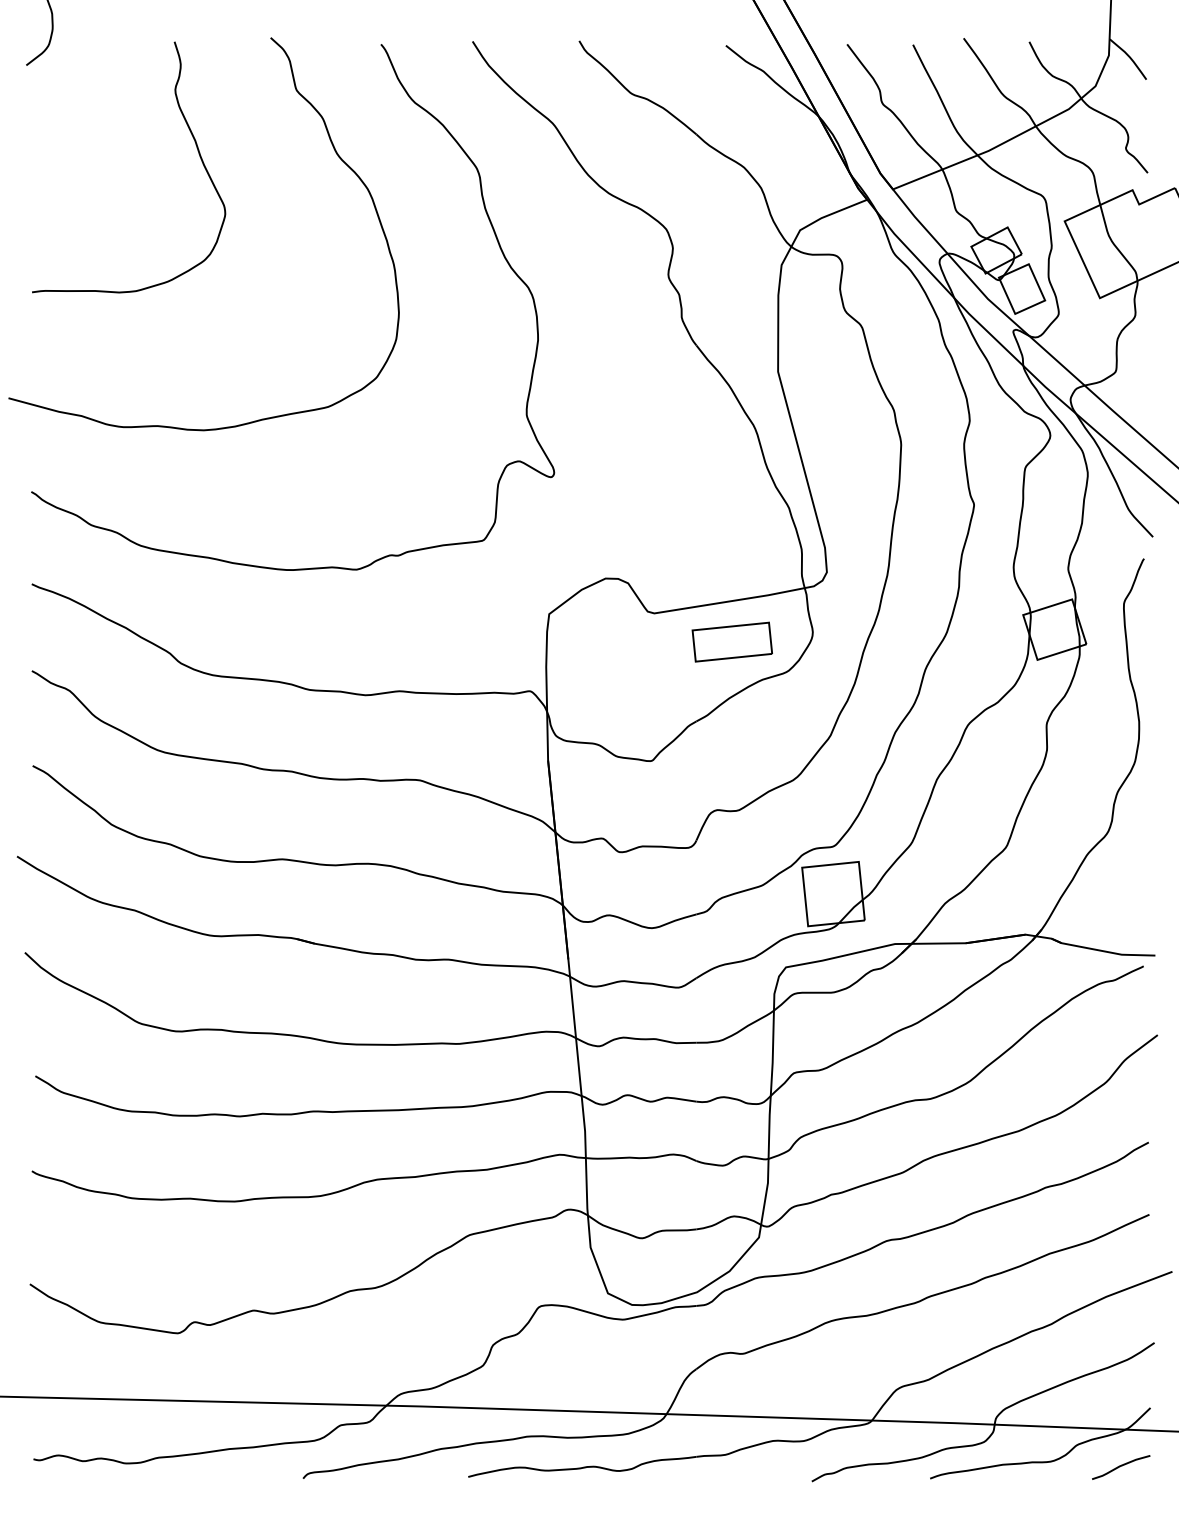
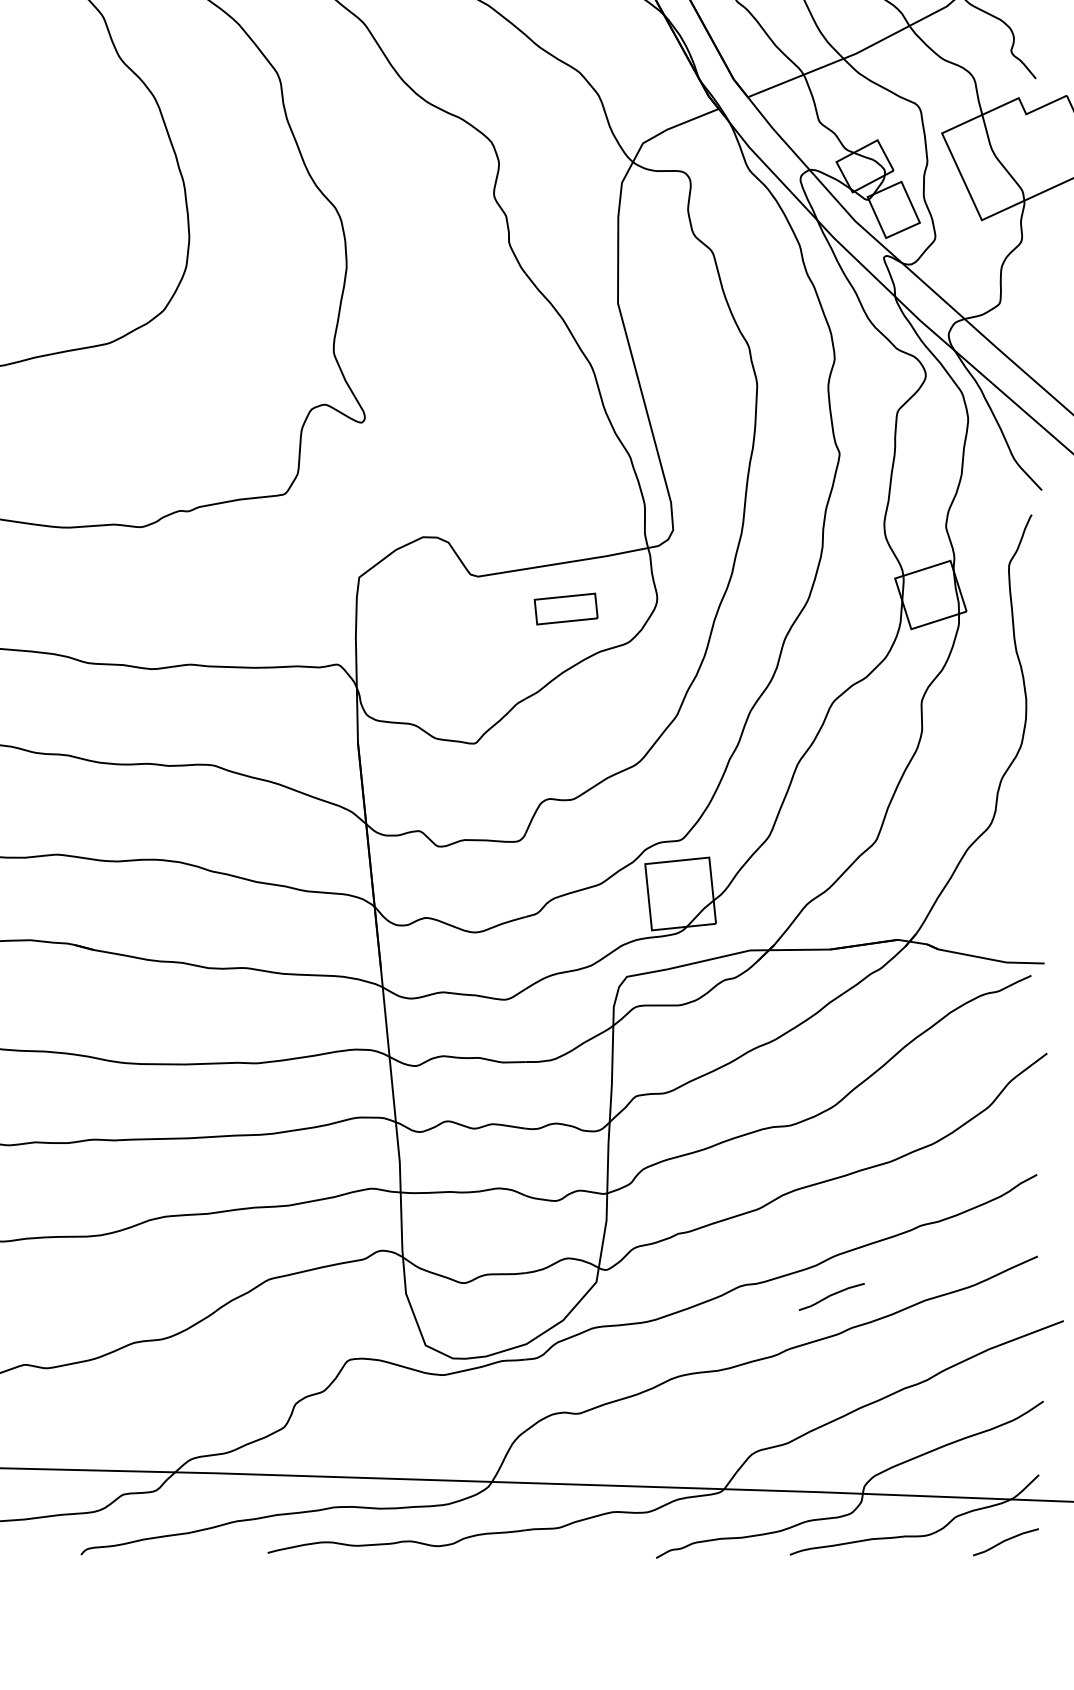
part: (731, 641) -> (565, 608), size x0.7
curve: (967, 1249) -> (832, 1295), added

